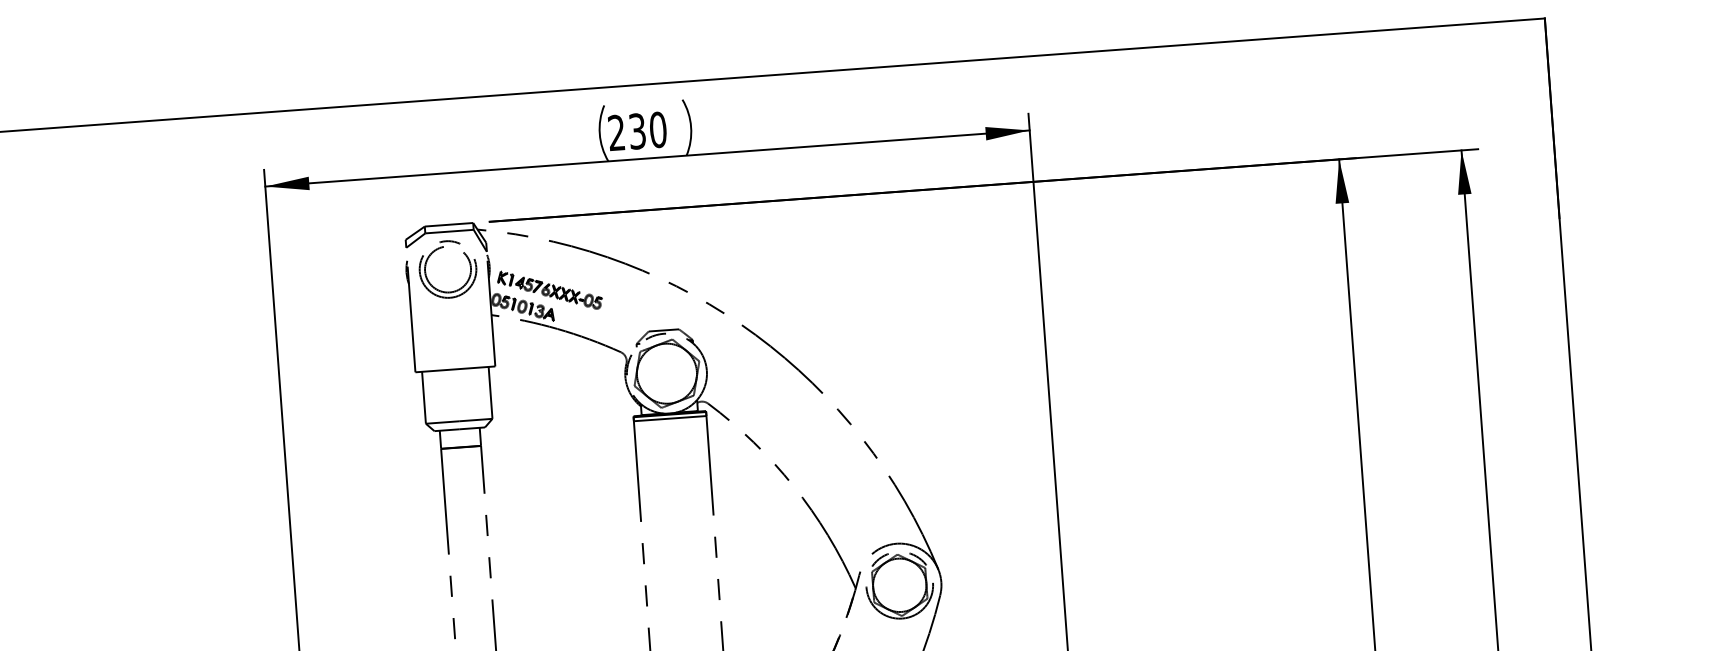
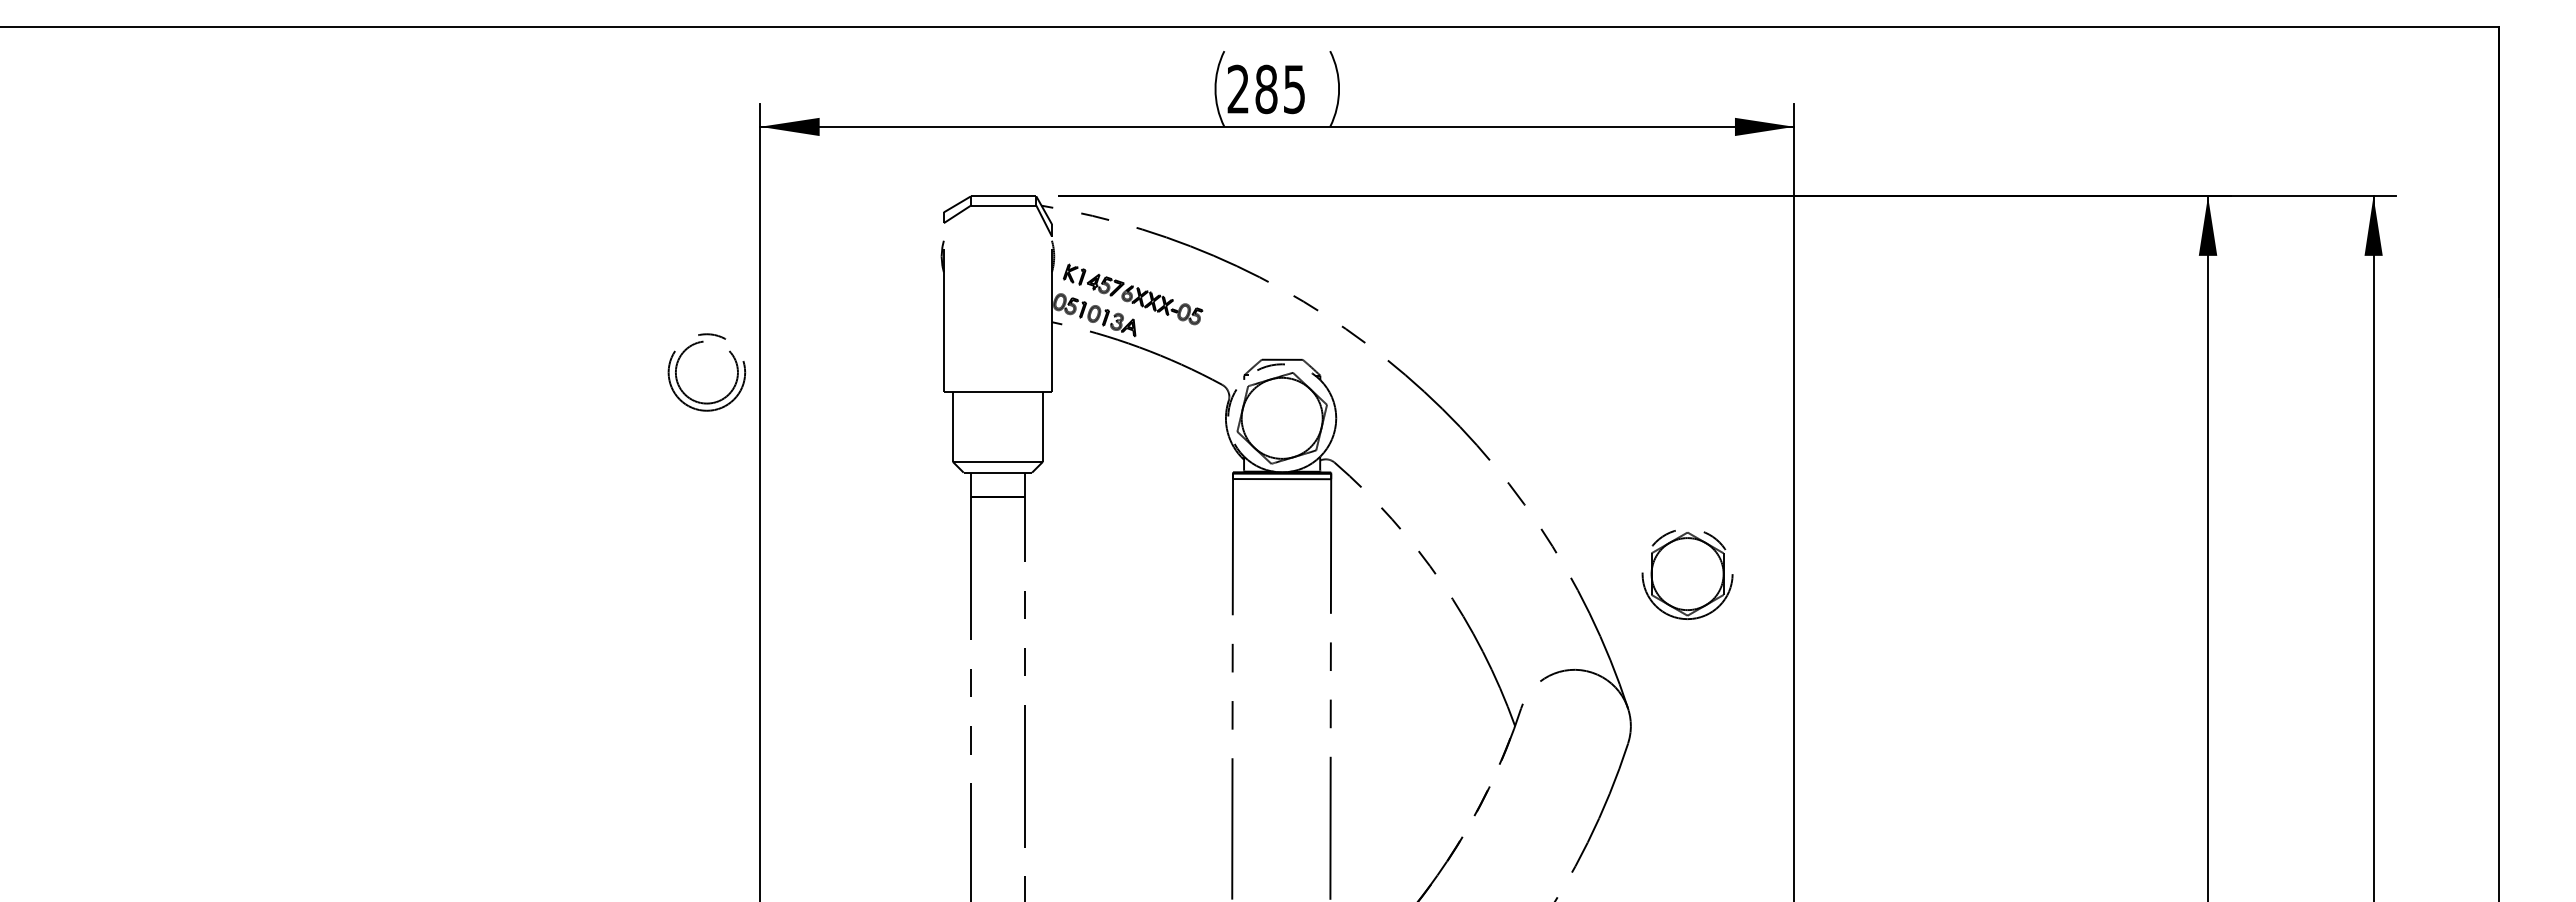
text: (647, 130) -> (1280, 89), 230 -> 285
part: (429, 258) -> (682, 355), moved
part: (899, 585) -> (1687, 574), moved

